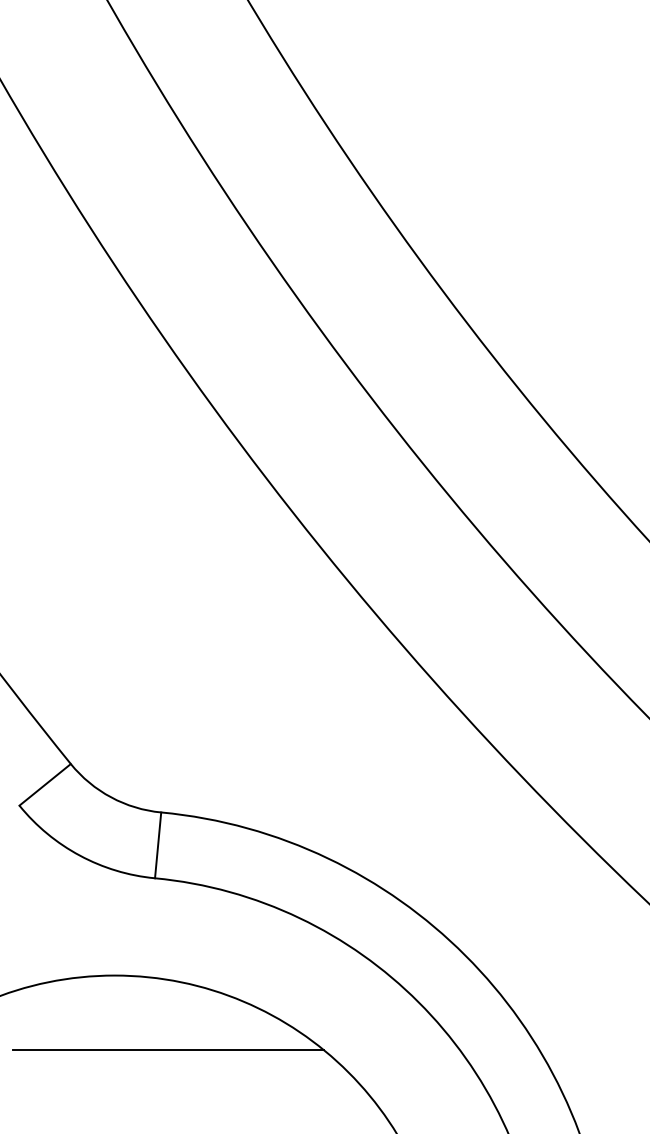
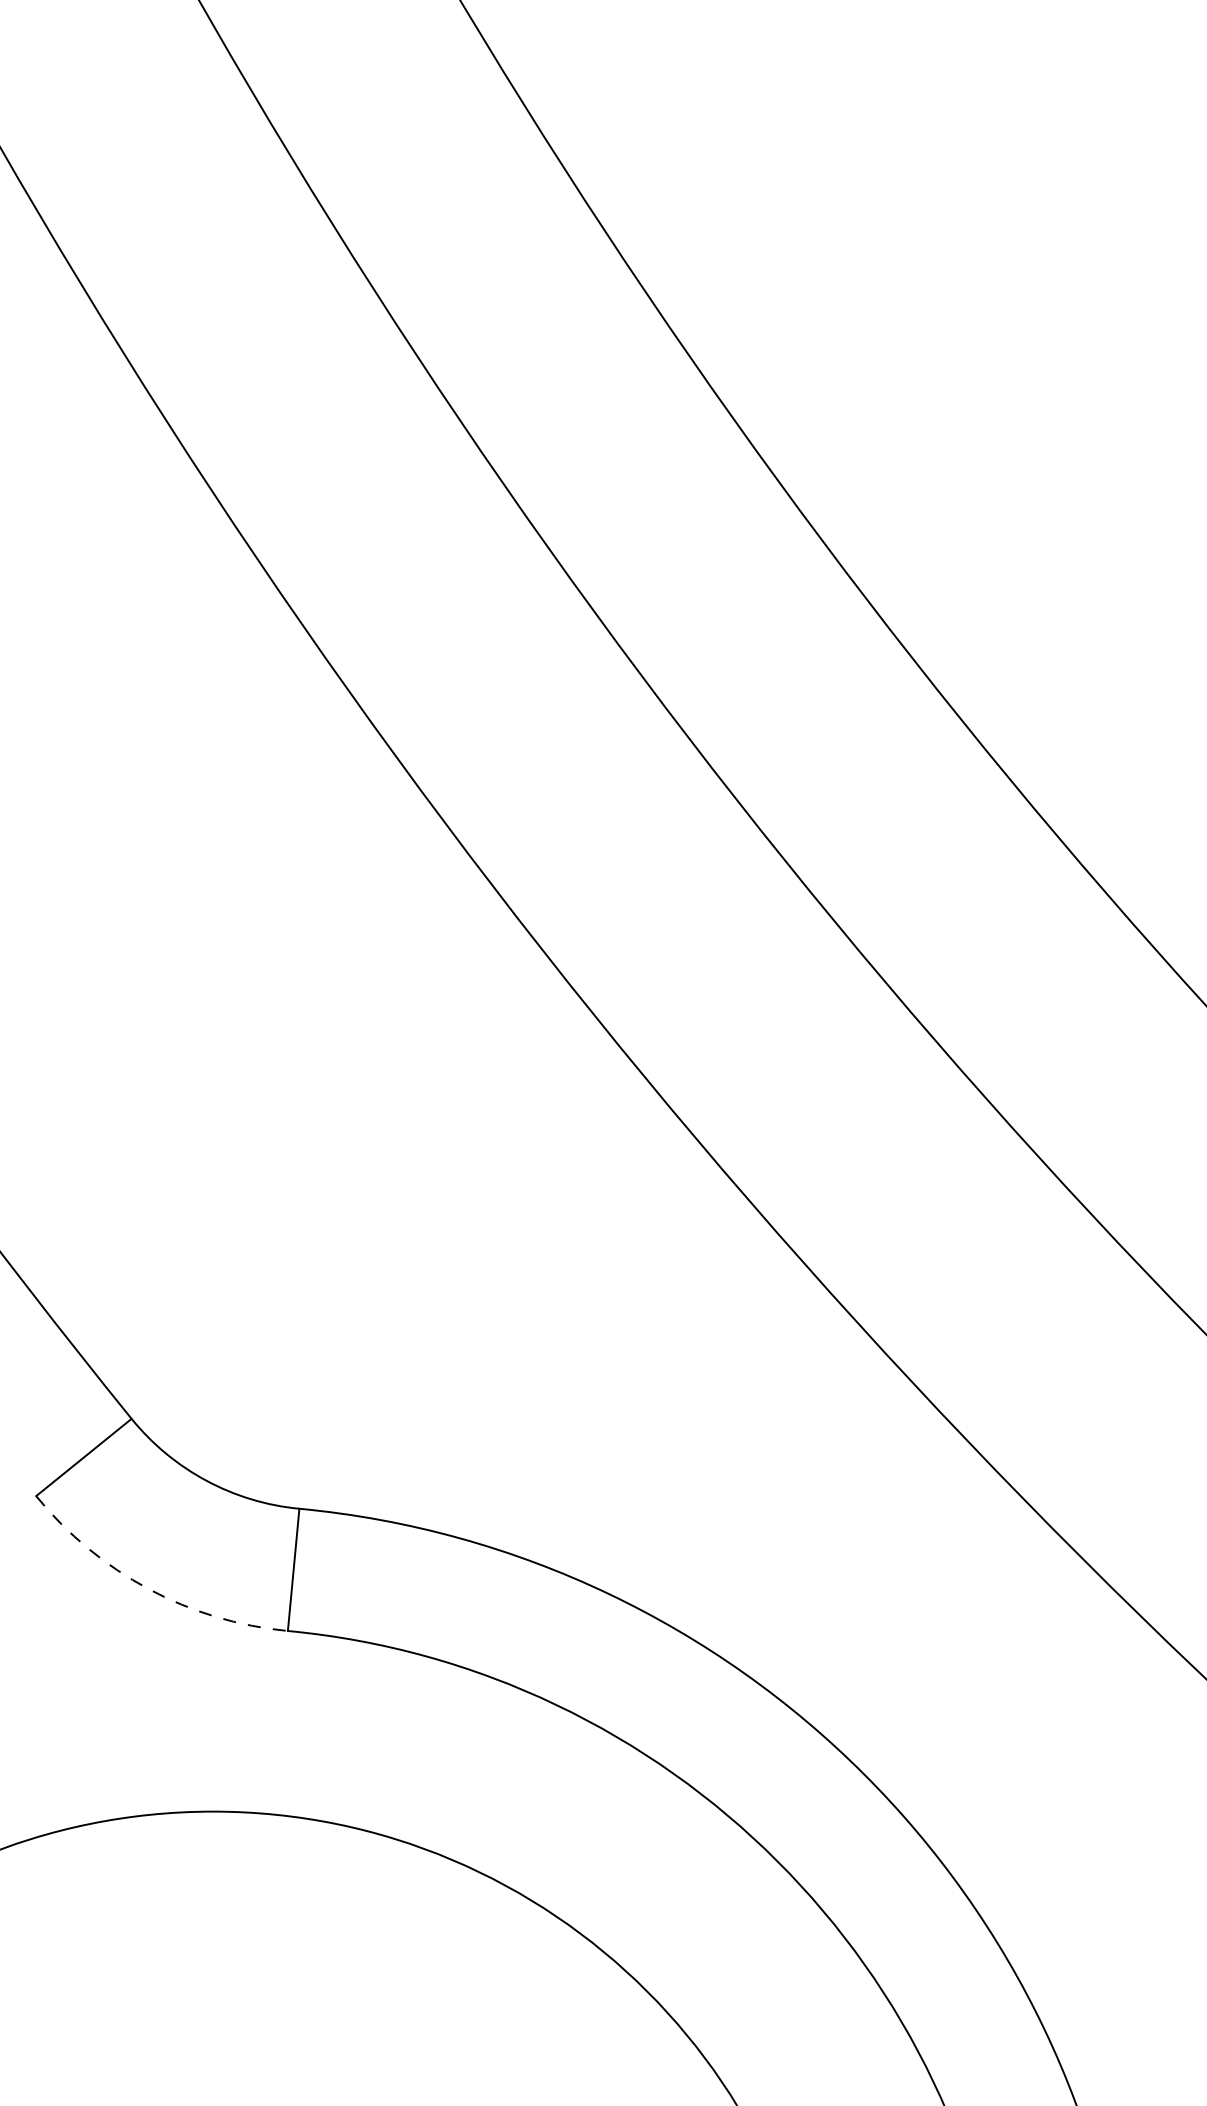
arc: (79, 855) -> (147, 1588), solid -> dashed
line: (168, 1050) -> (312, 1950), removed

